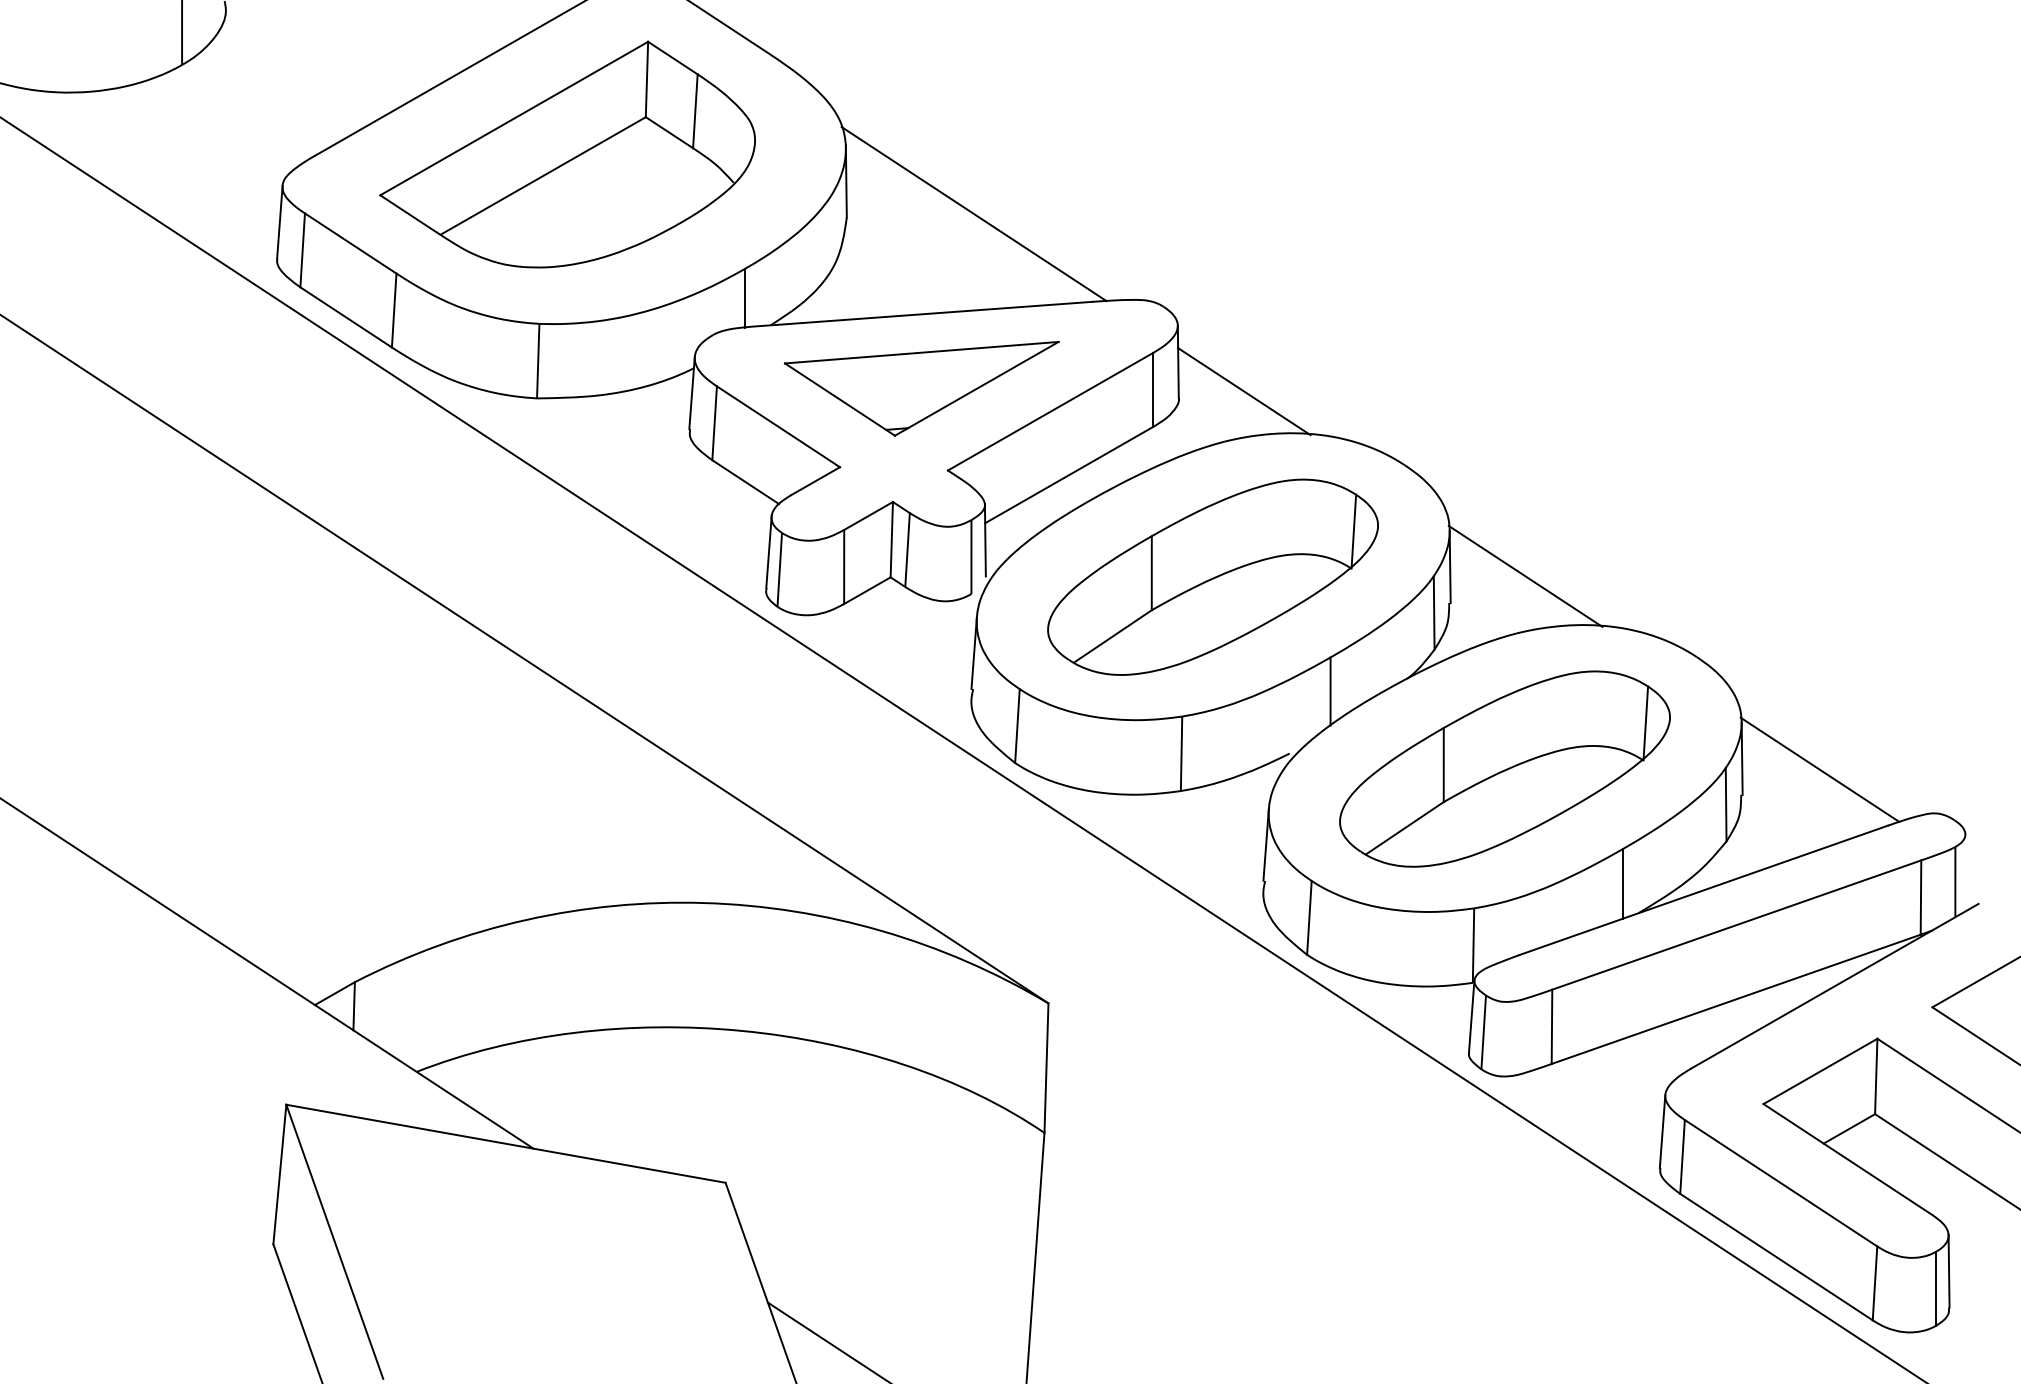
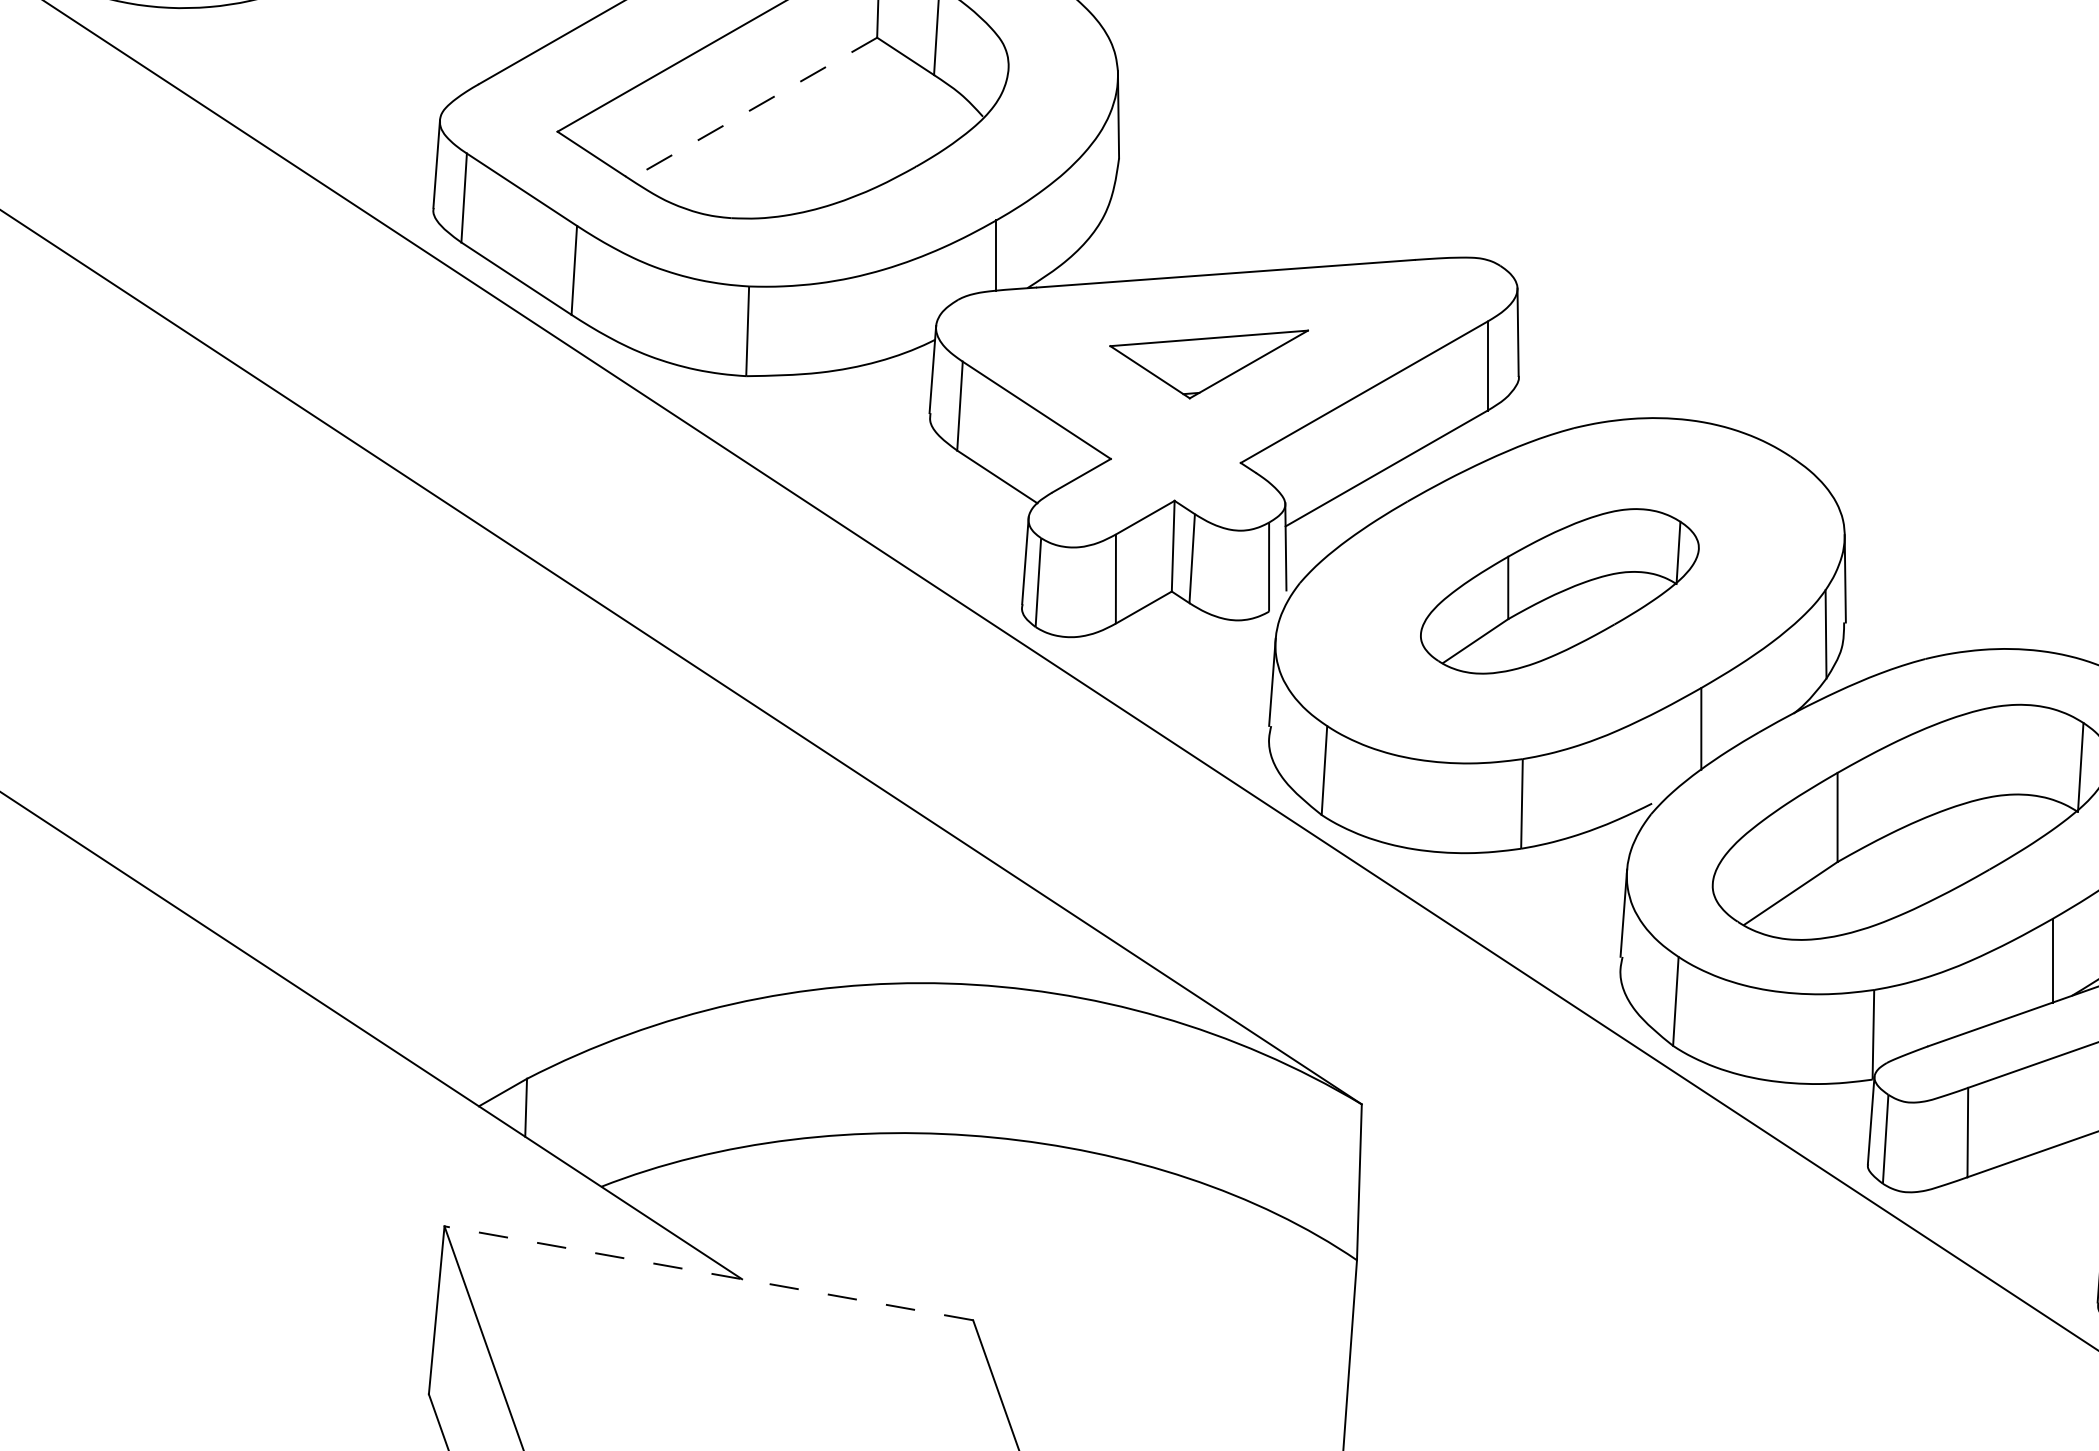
line: (542, 176) -> (752, 109), solid -> dashed
line: (973, 214) -> (1271, 154), removed
part: (921, 388) -> (1208, 364), size x0.6
line: (1244, 391) -> (1597, 367), removed
line: (1525, 575) -> (1935, 589), removed
part: (1212, 576) -> (1559, 590), size x0.7
line: (505, 1143) -> (708, 1272), solid -> dashed

